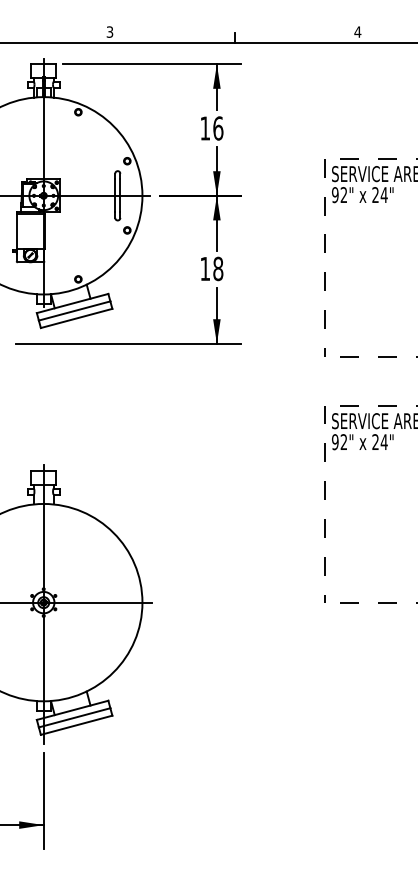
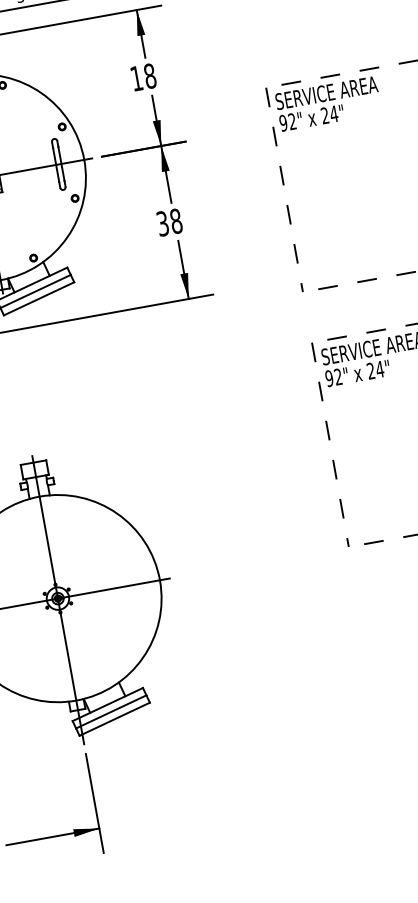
text: (218, 128) -> (150, 76), 16 -> 18
text: (205, 268) -> (162, 223), 18 -> 38

